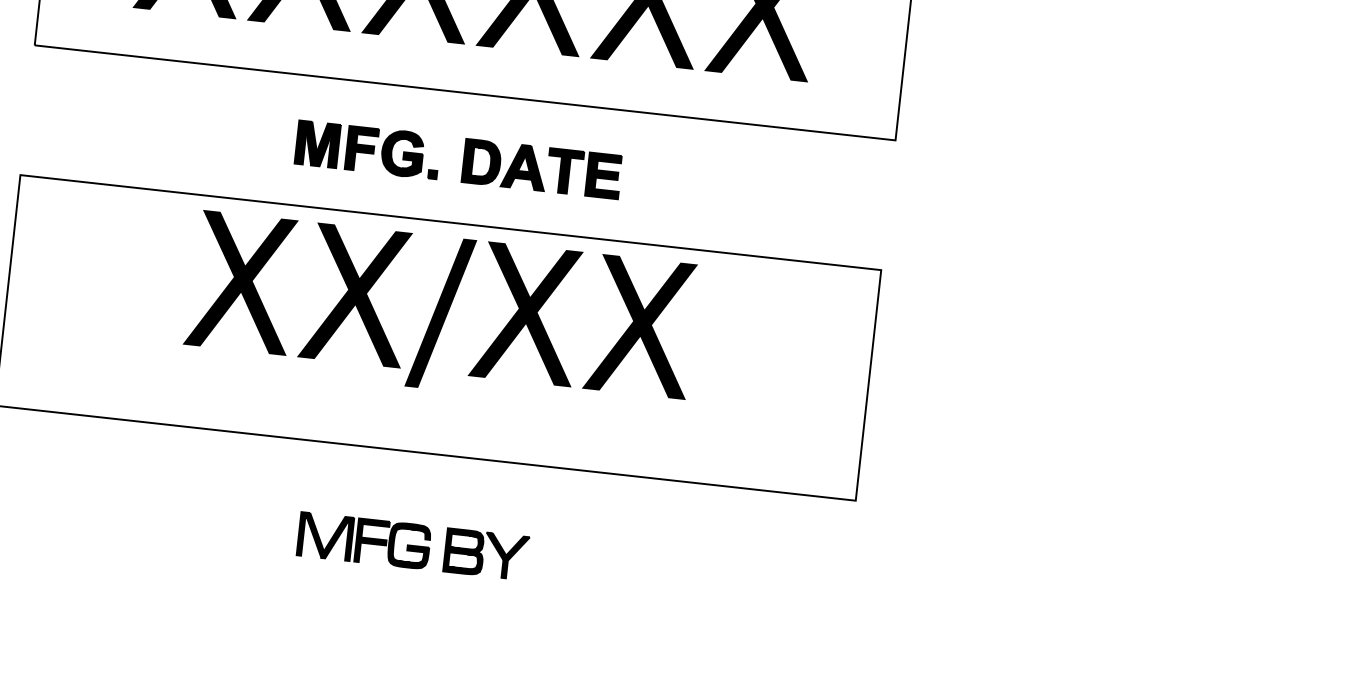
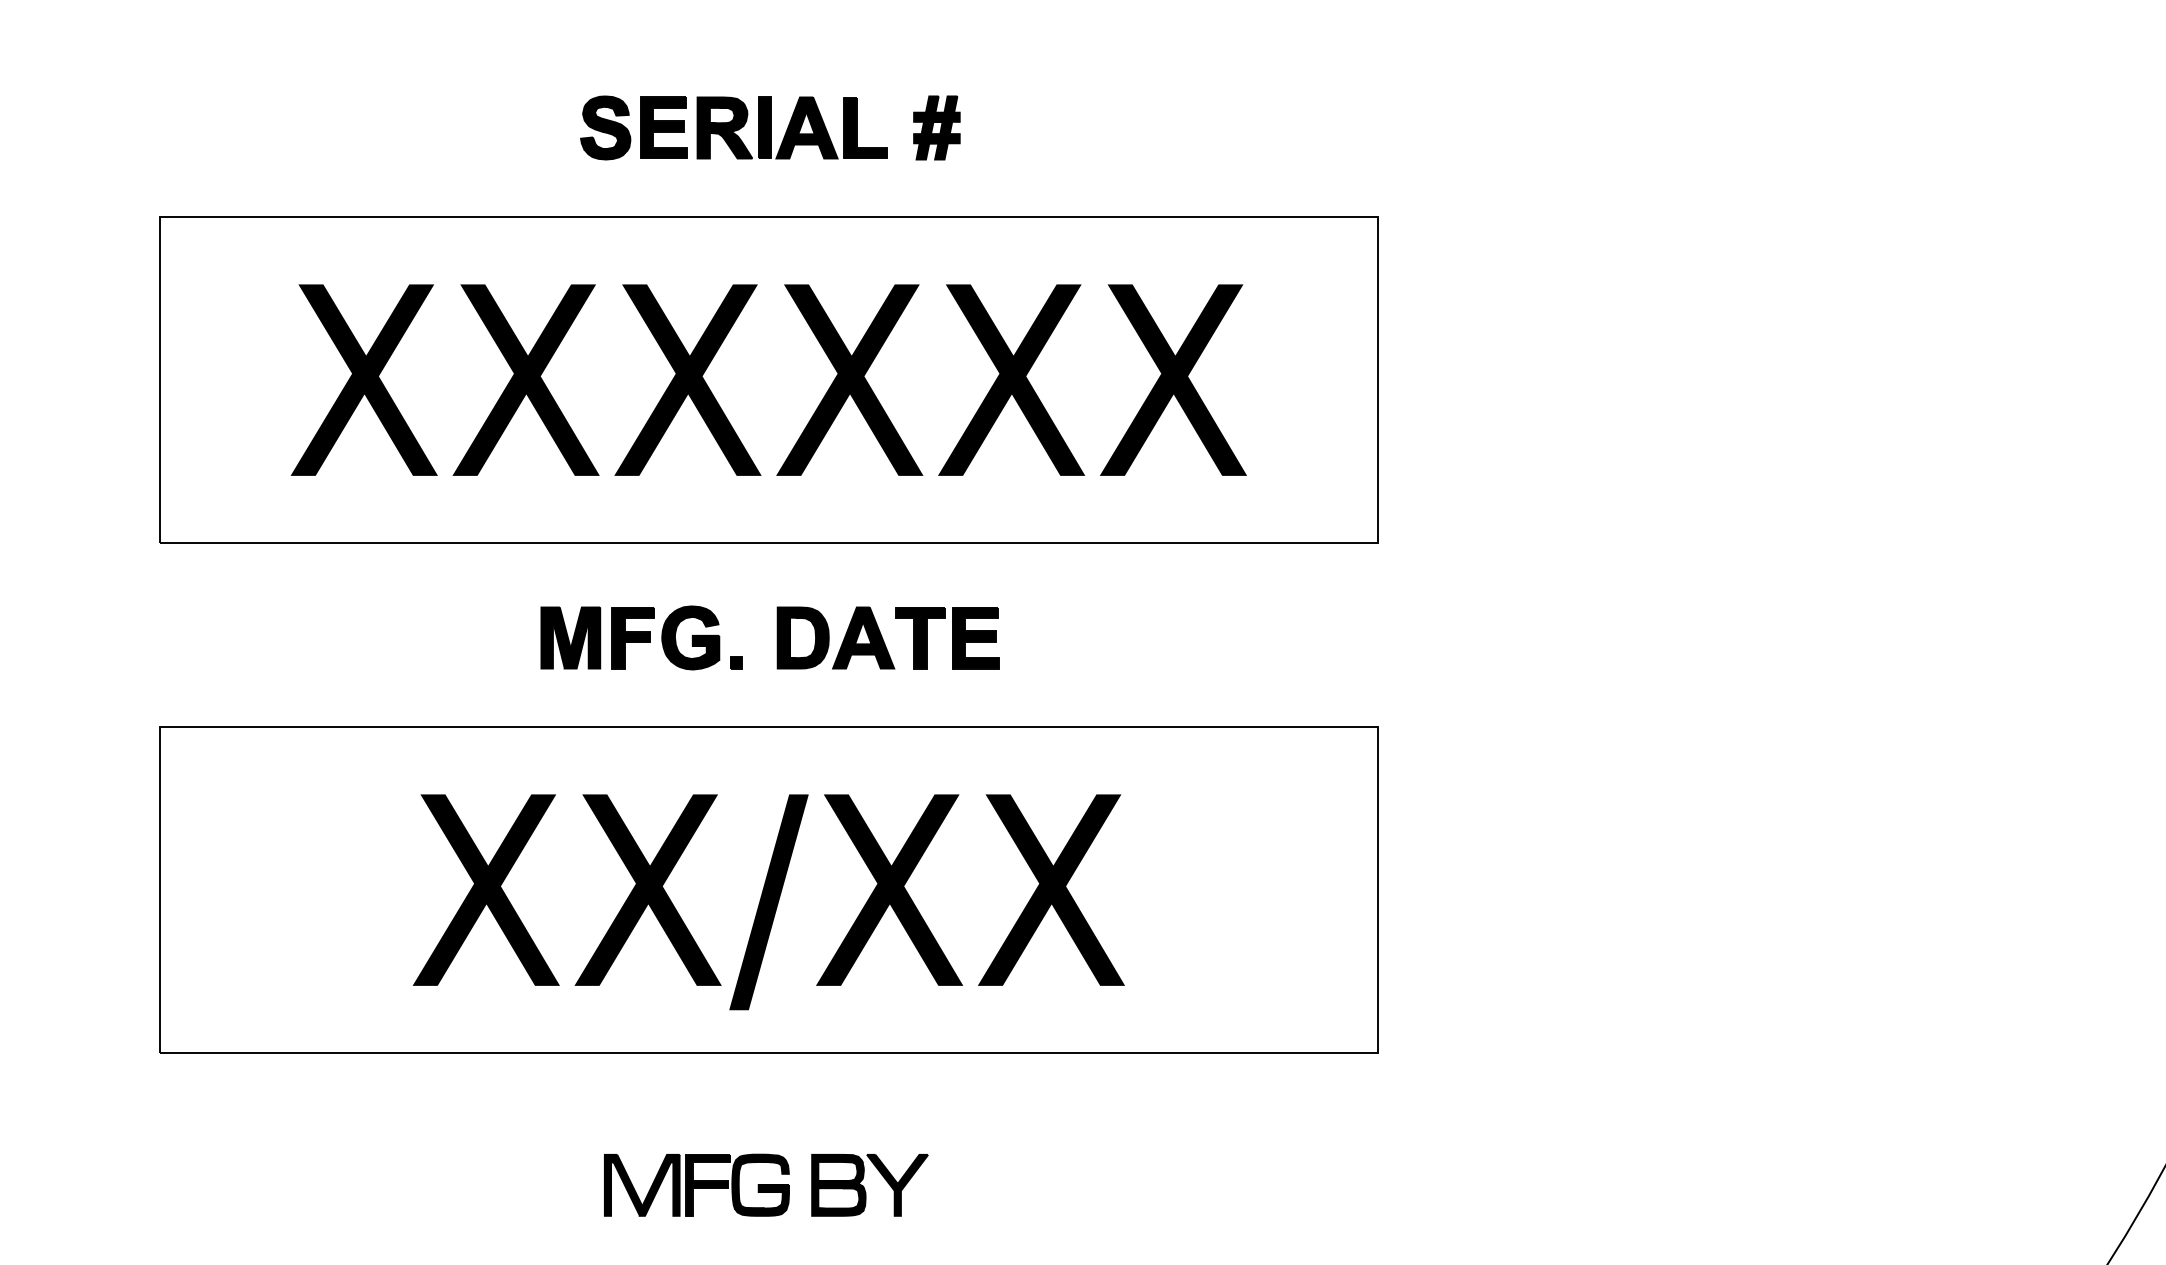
text: (440, 313) -> (768, 902), moved

